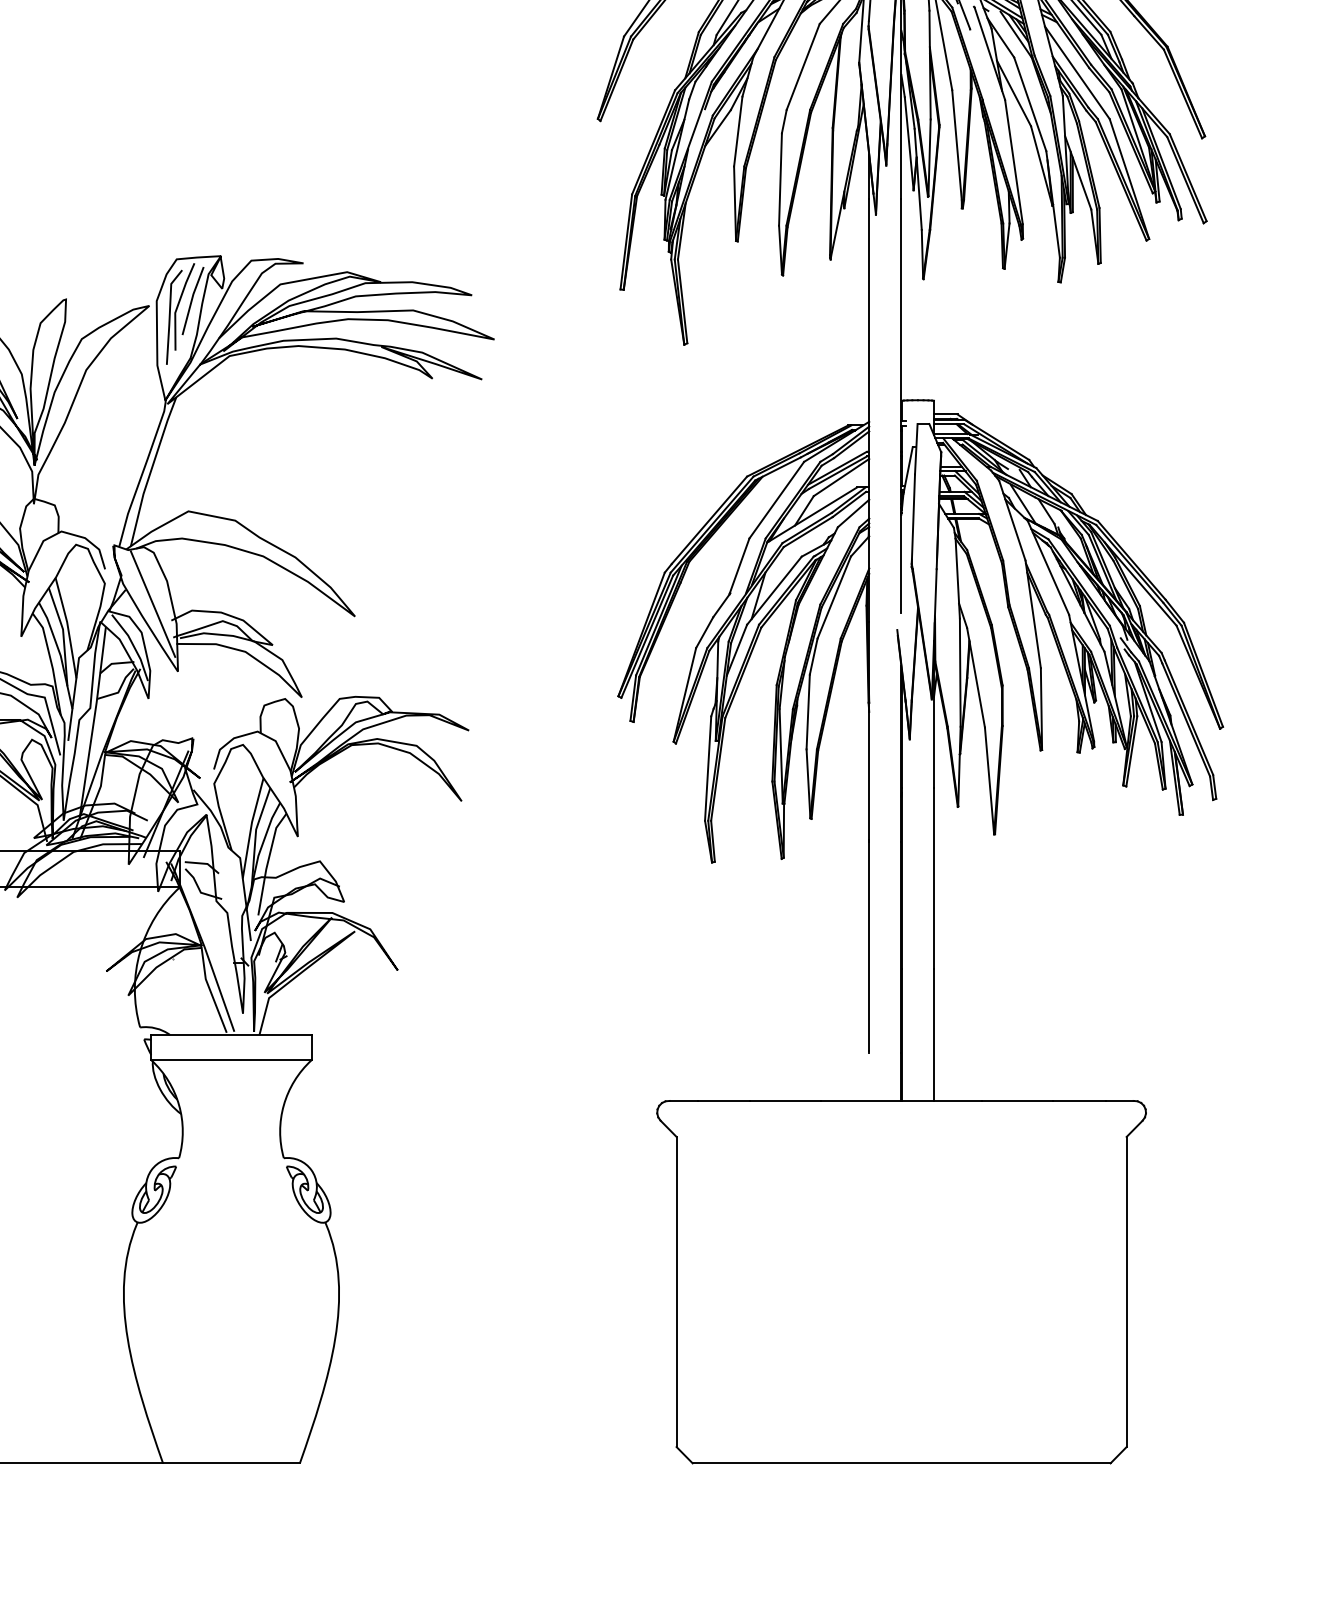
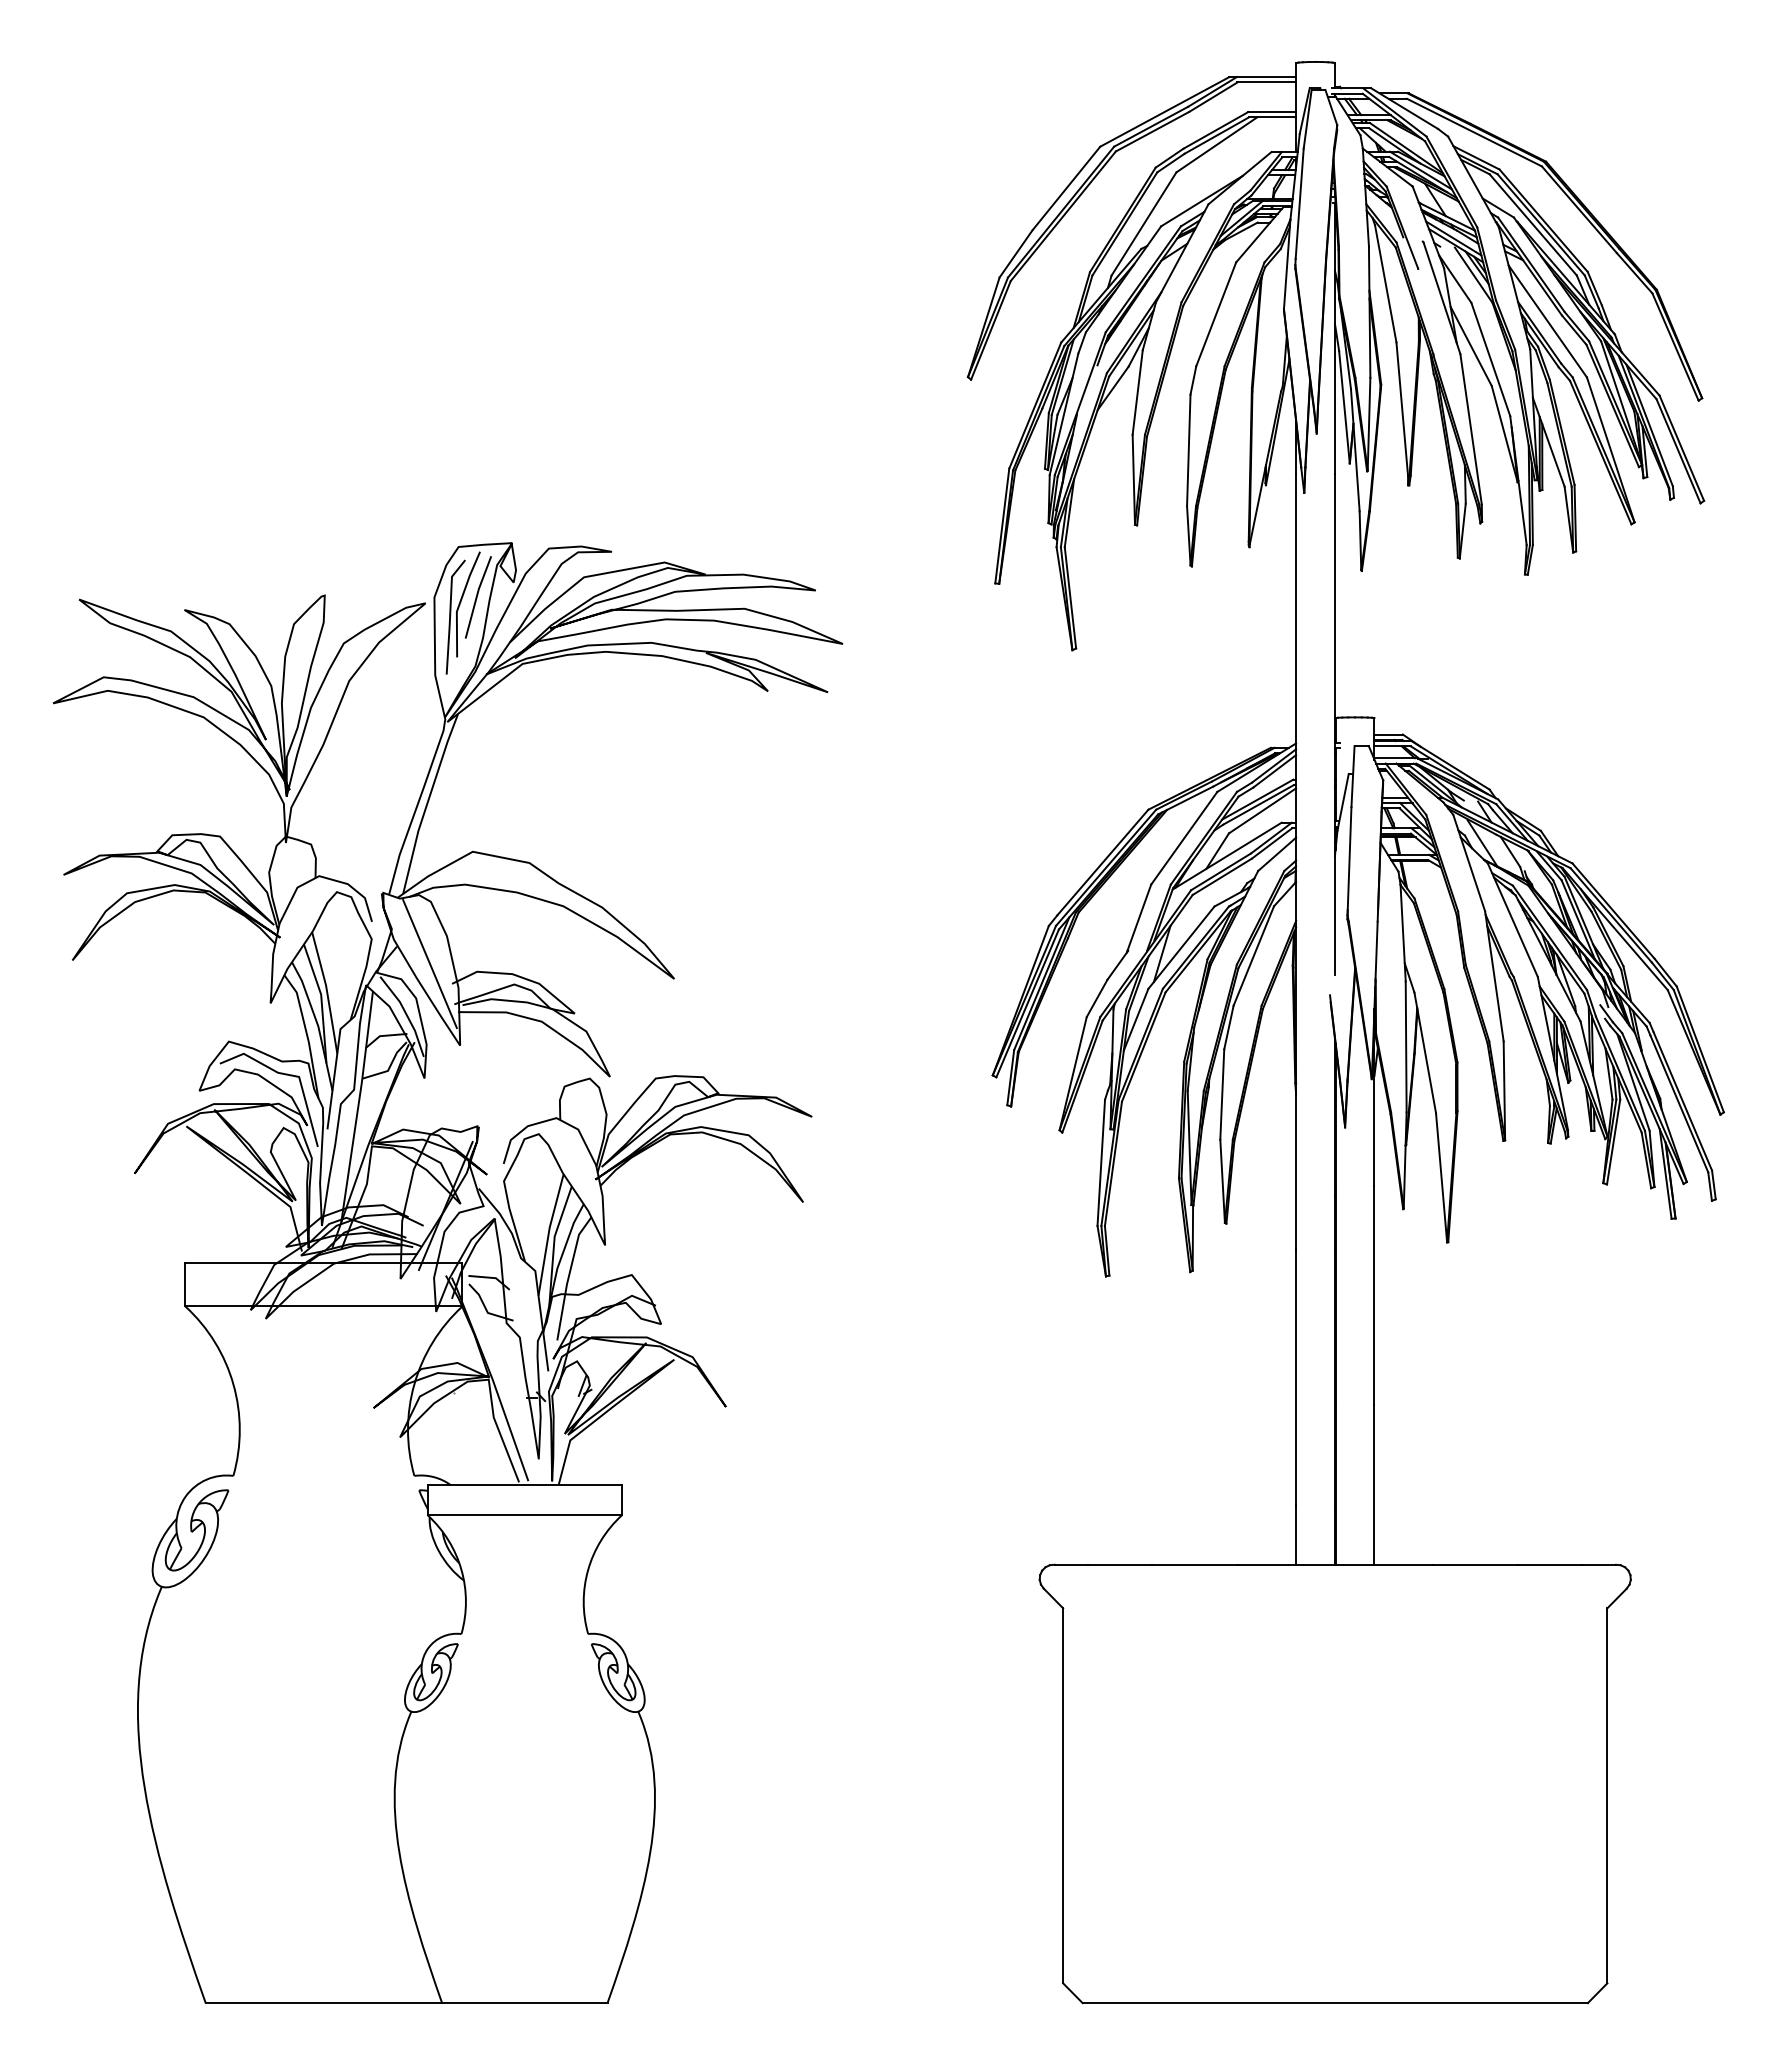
line: (869, 1076) -> (1296, 1535), added

